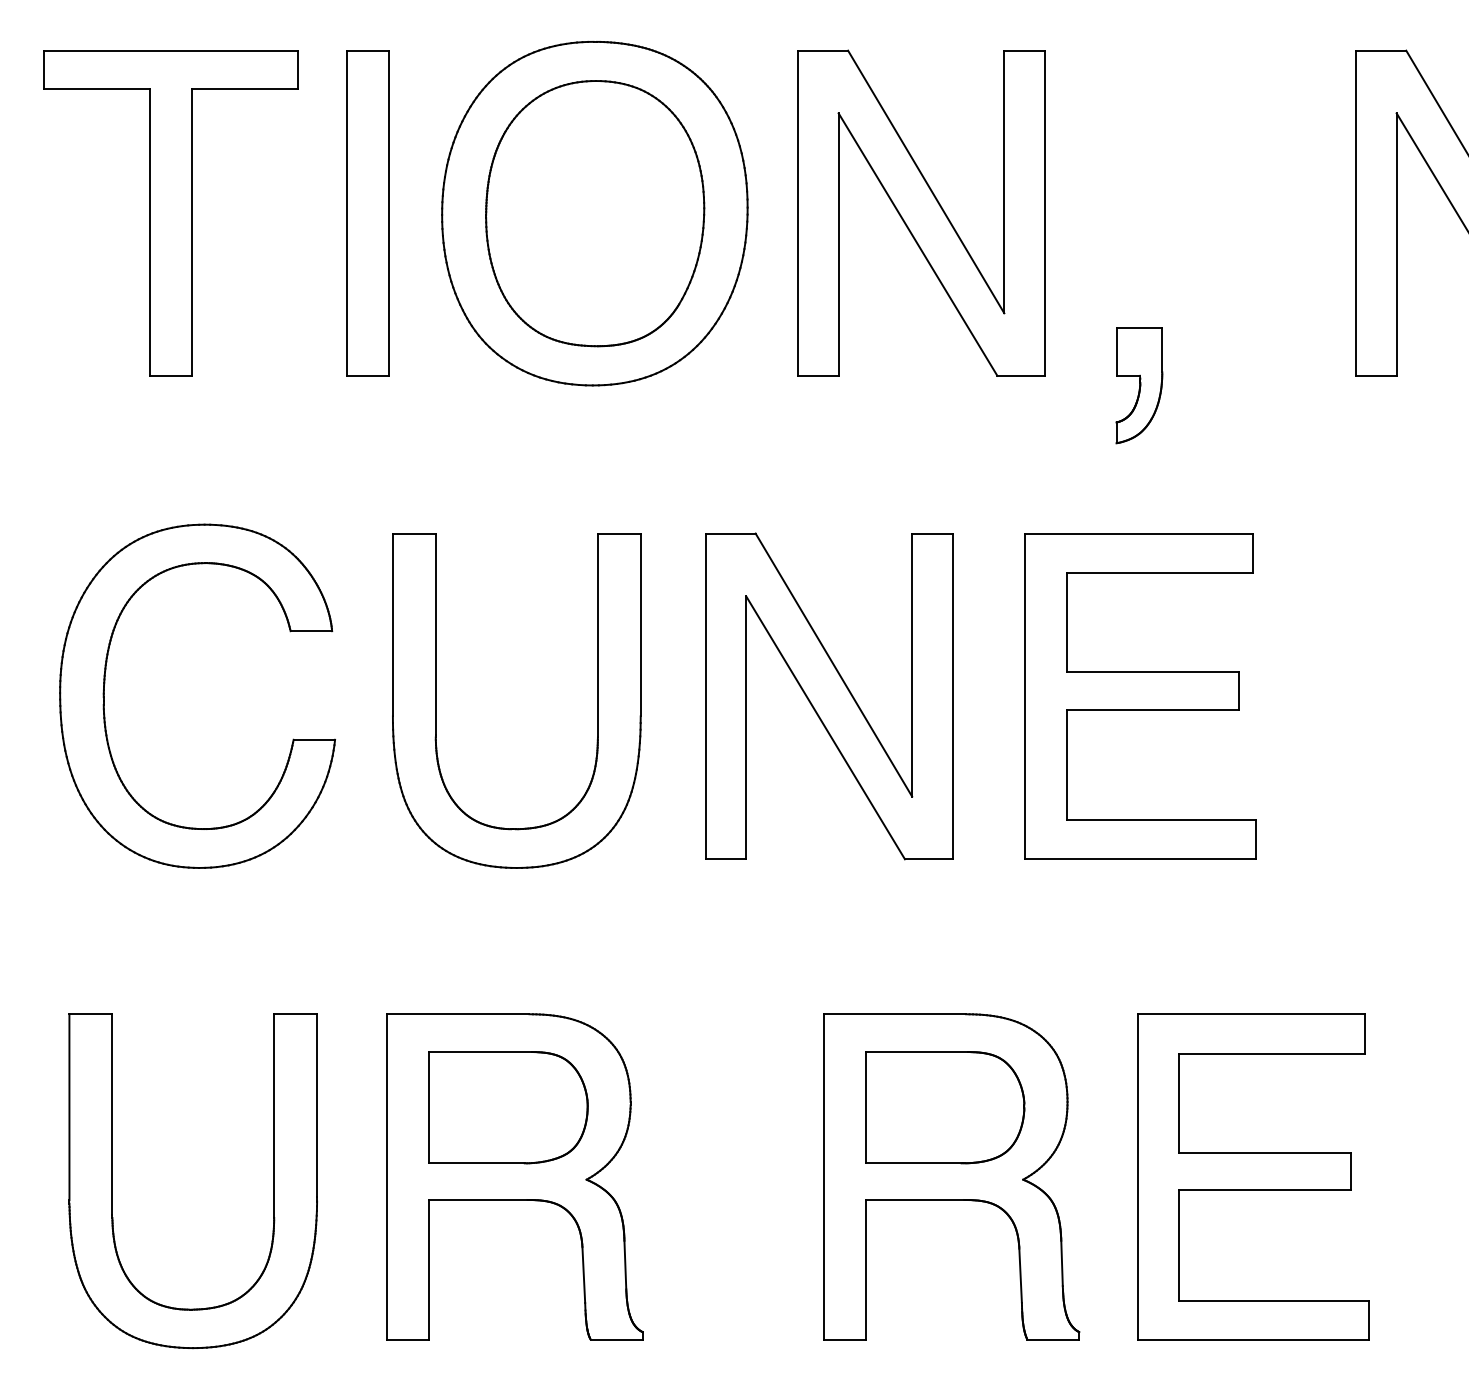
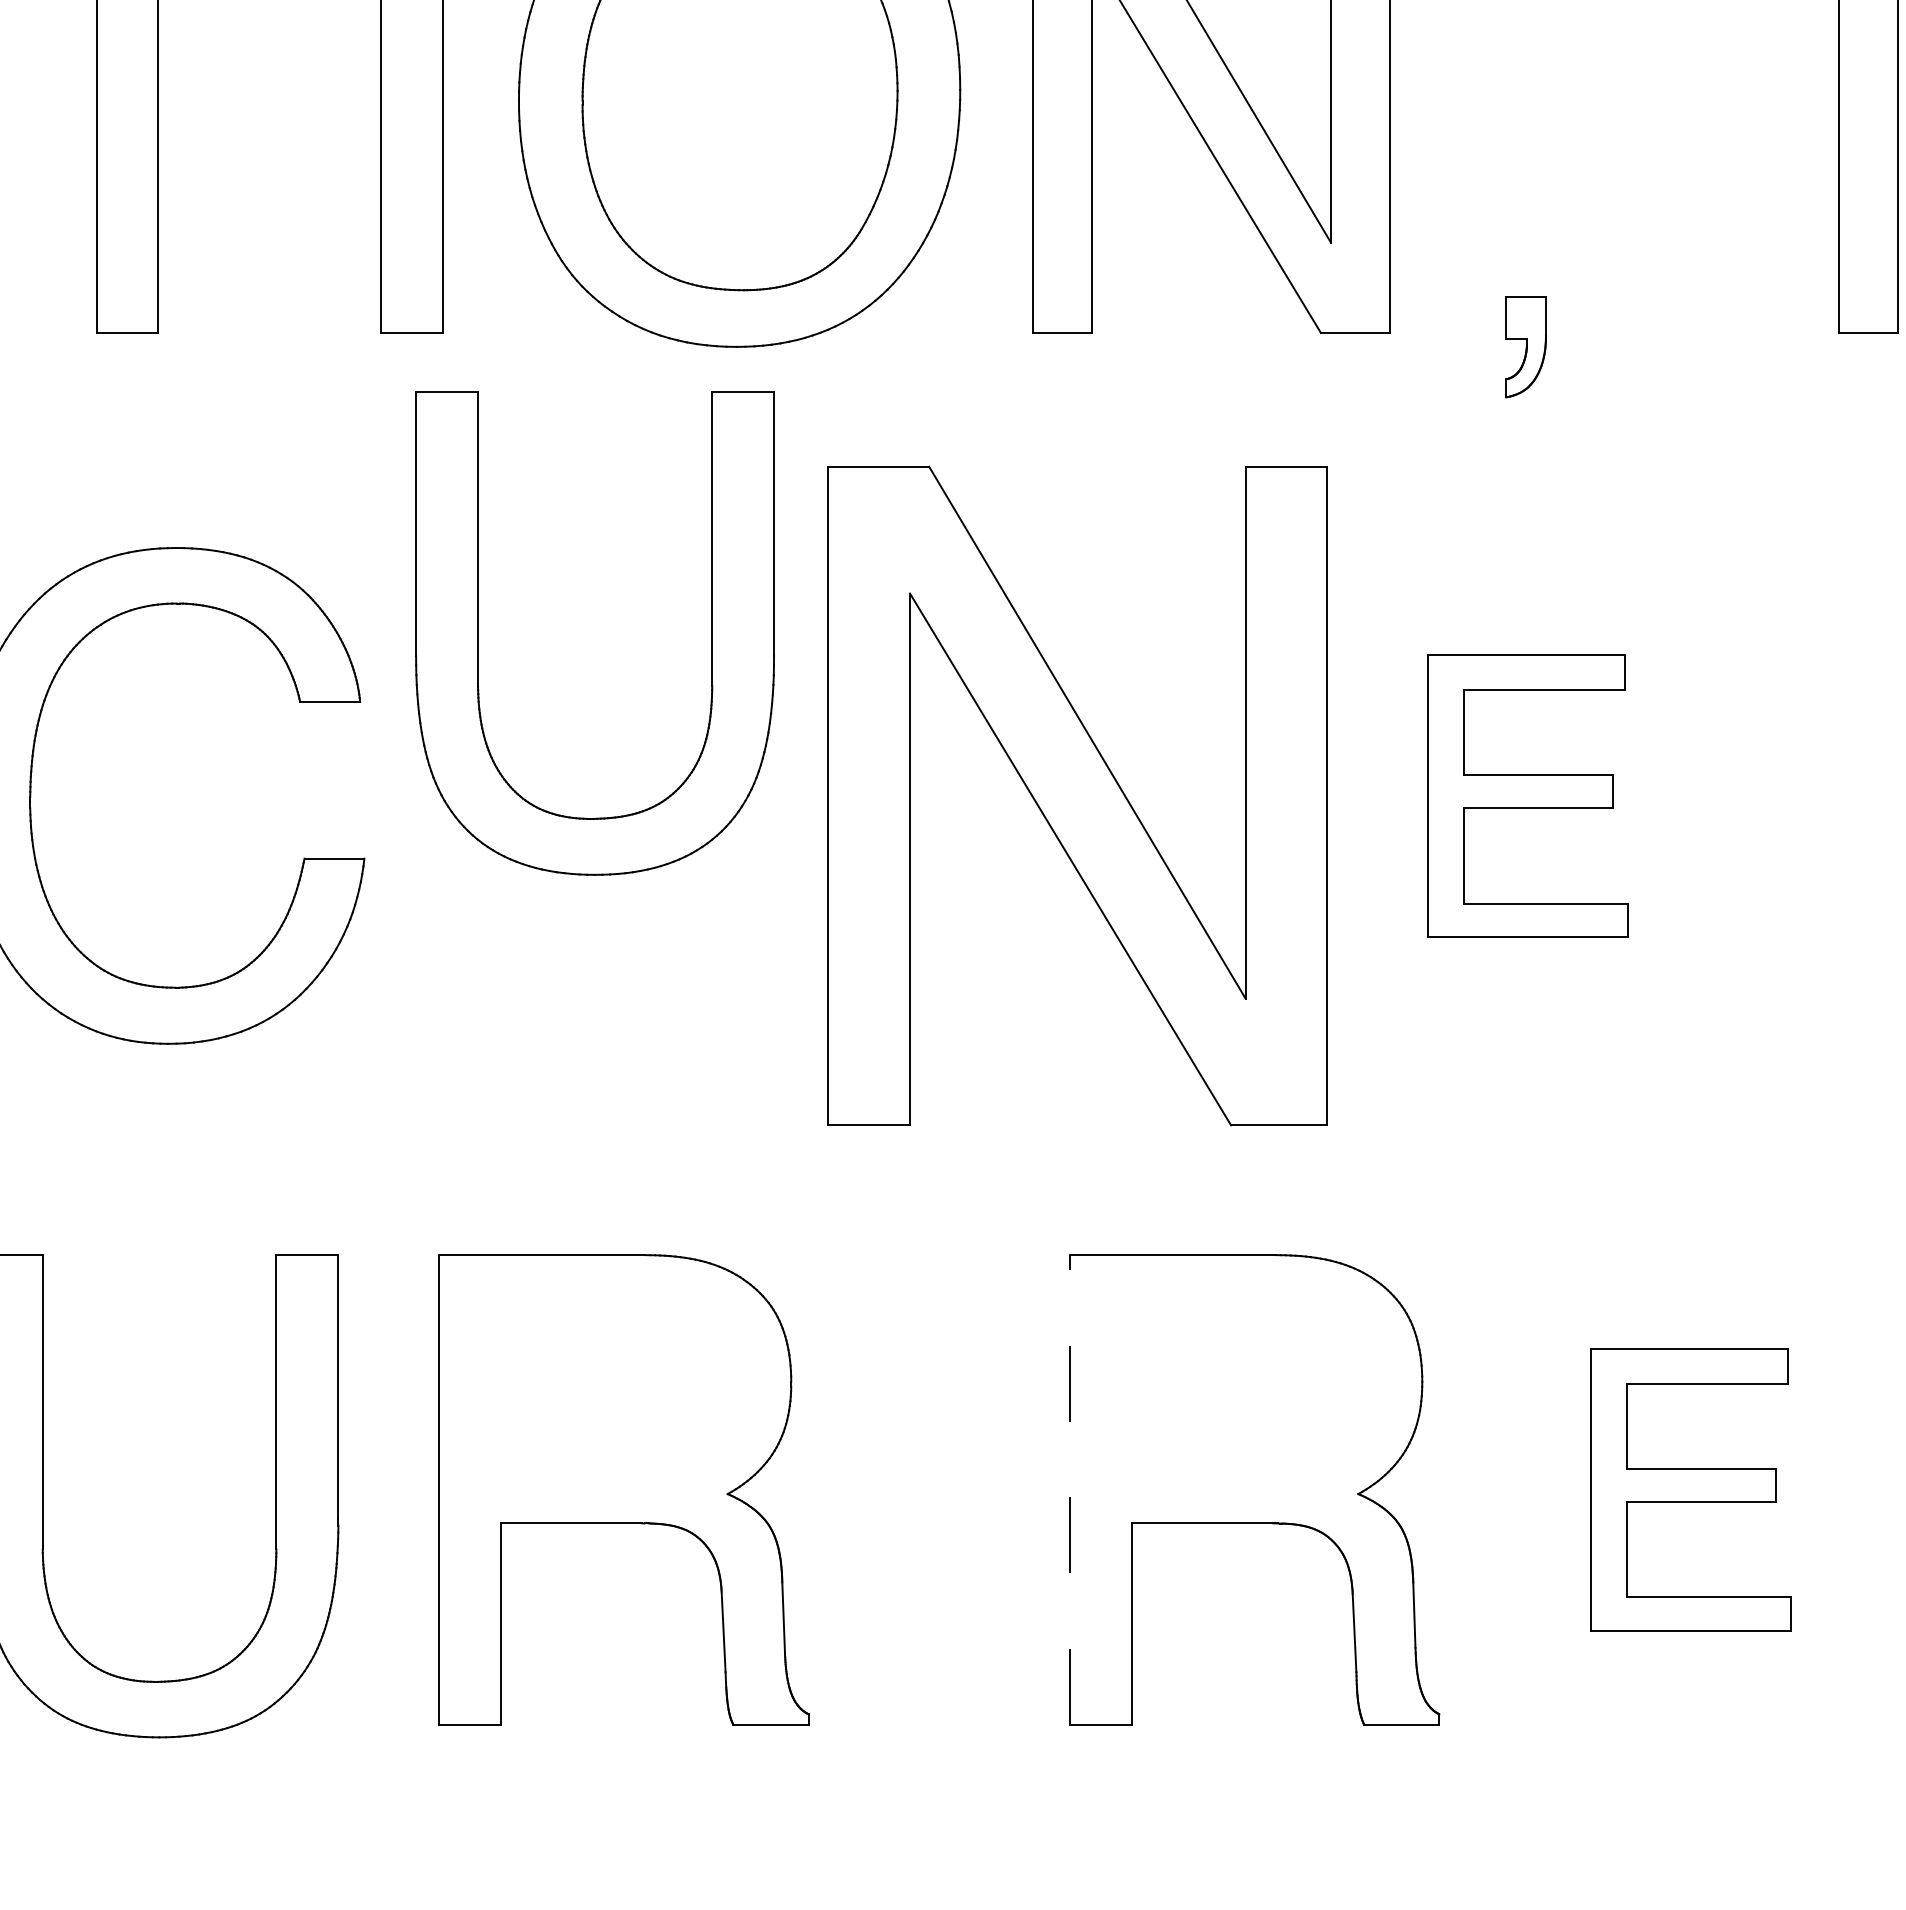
part: (1139, 385) -> (1526, 346), size x0.6
part: (829, 696) -> (1078, 796), size x1.4
part: (1140, 696) -> (1527, 796), size x0.6
part: (436, 700) -> (479, 632), moved
part: (508, 1107) -> (614, 1389), removed
part: (945, 1107) -> (1246, 1389), removed
line: (823, 1176) -> (1069, 1489), solid -> dashed
part: (1253, 1176) -> (1690, 1489), size x0.6

